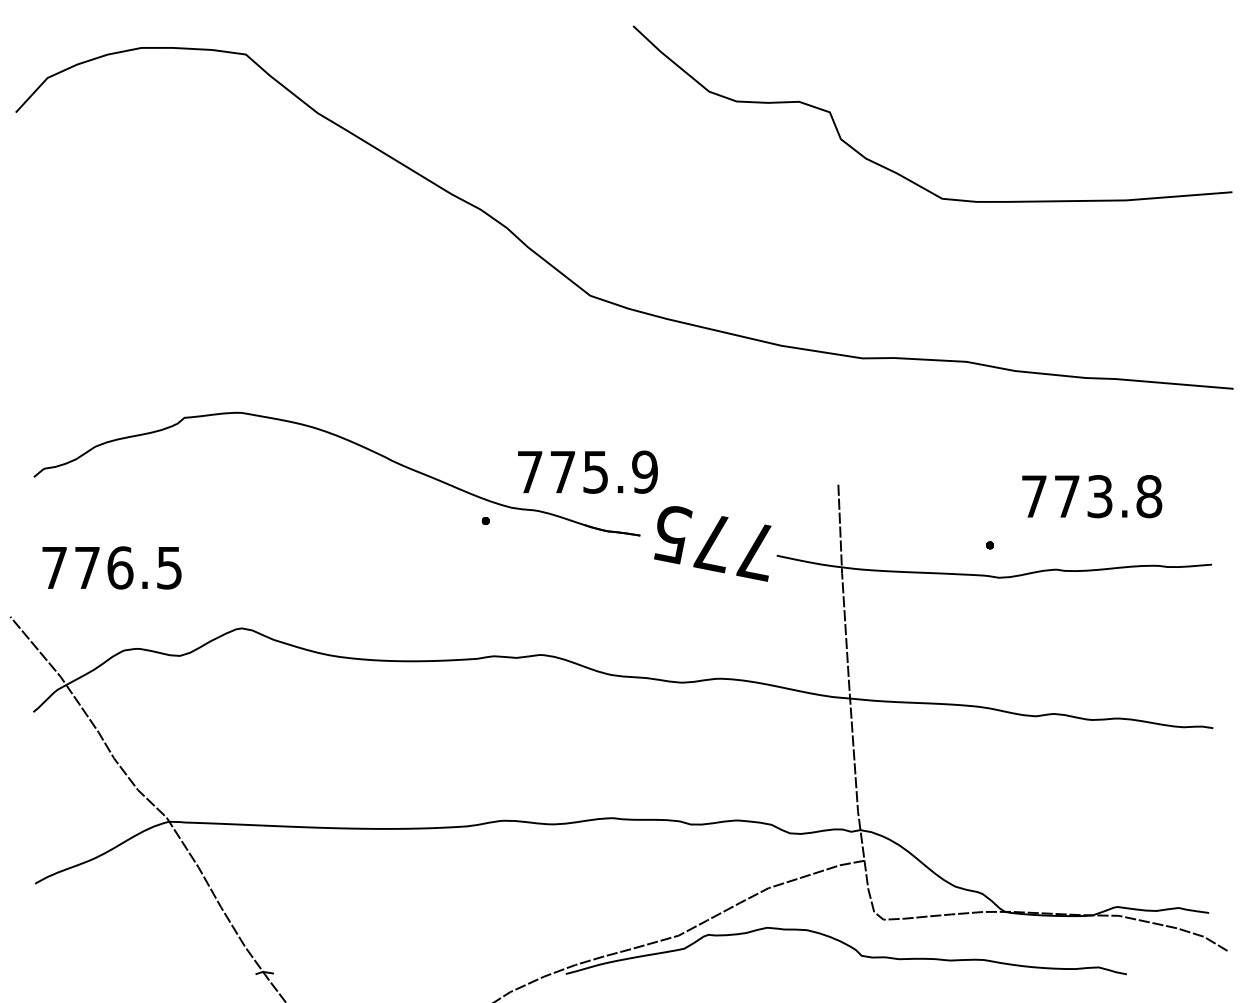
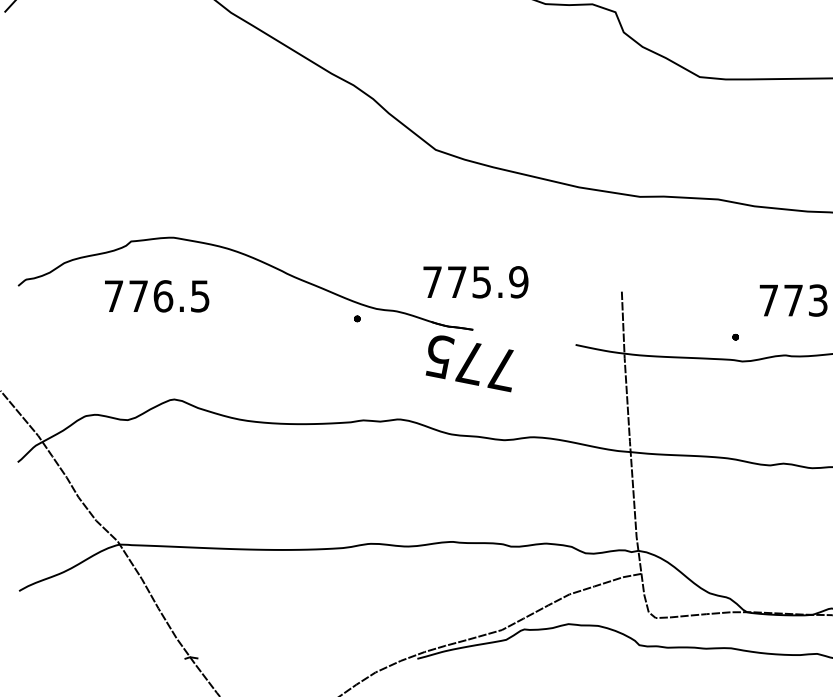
text: (587, 471) -> (475, 281), moved
text: (712, 543) -> (469, 363), moved
text: (111, 567) -> (156, 296), moved

